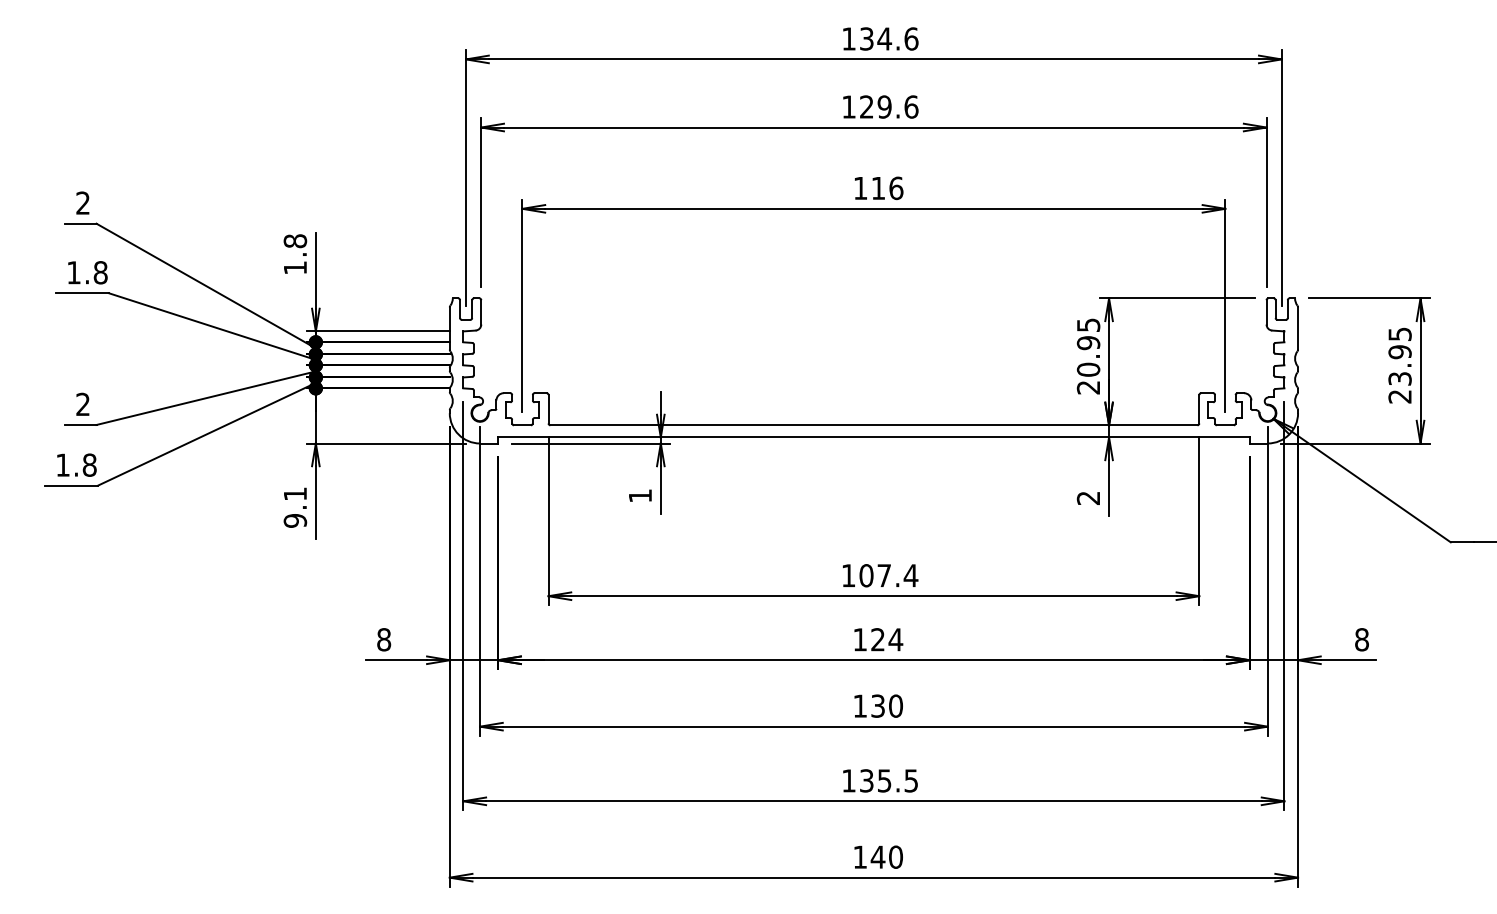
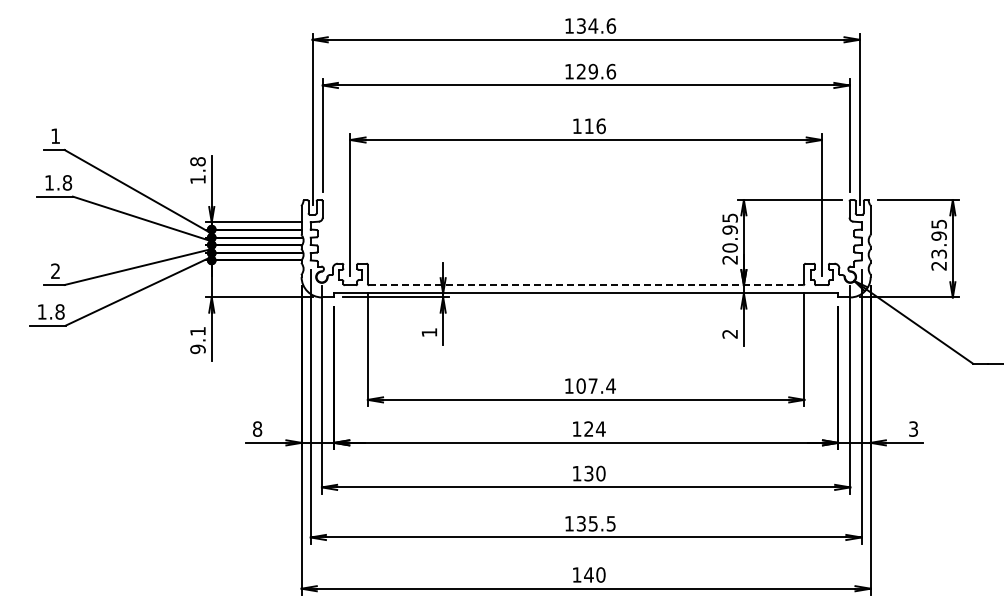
text: (82, 202) -> (55, 135), 2 -> 1
line: (874, 425) -> (586, 285), solid -> dashed
text: (1361, 638) -> (913, 428), 8 -> 3

